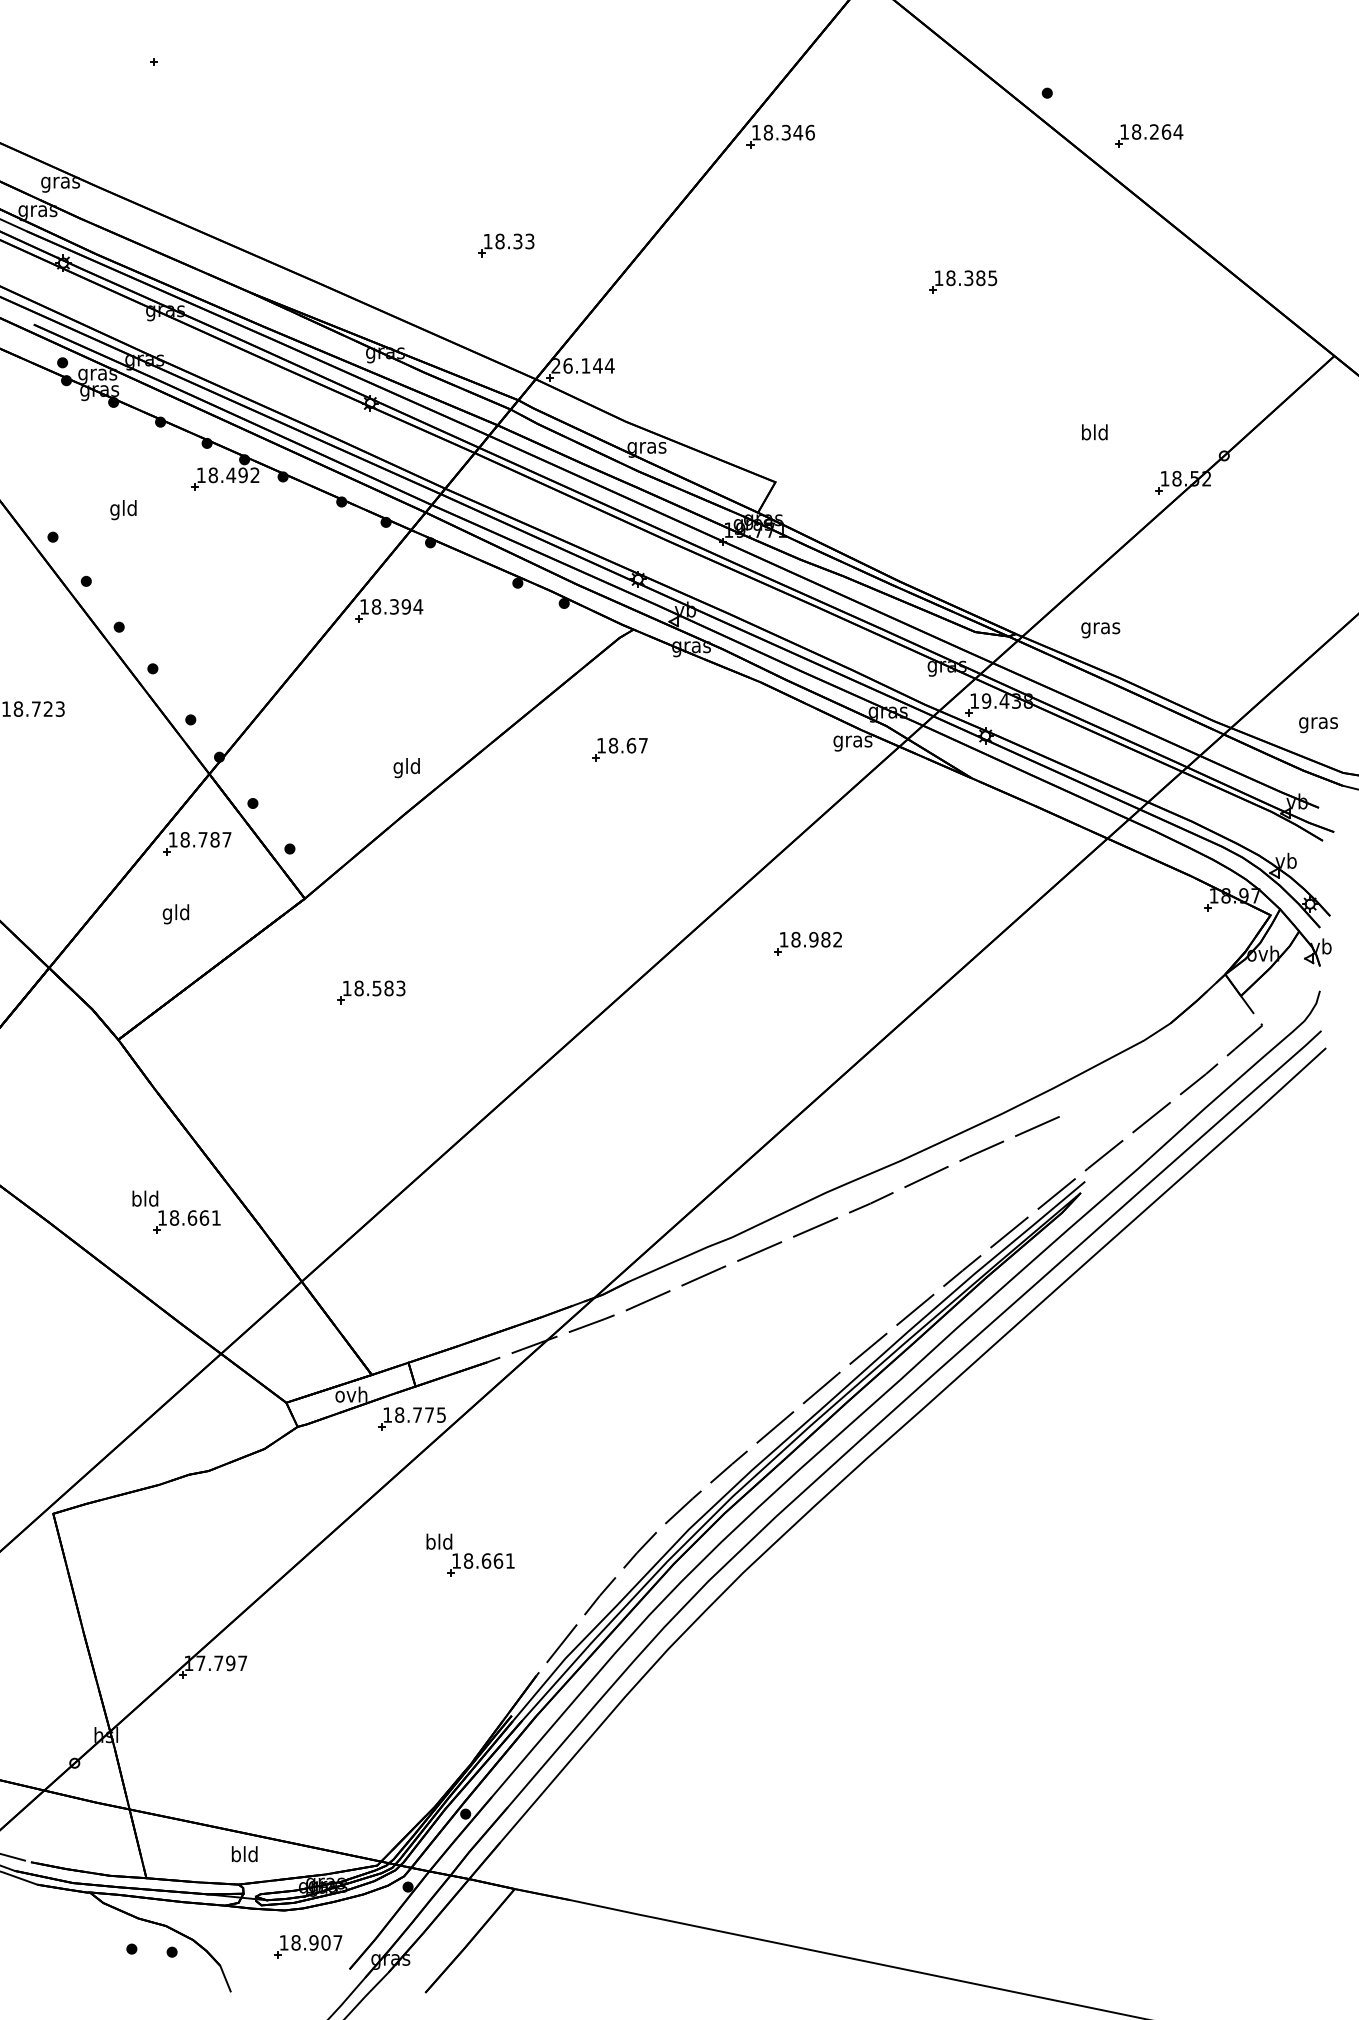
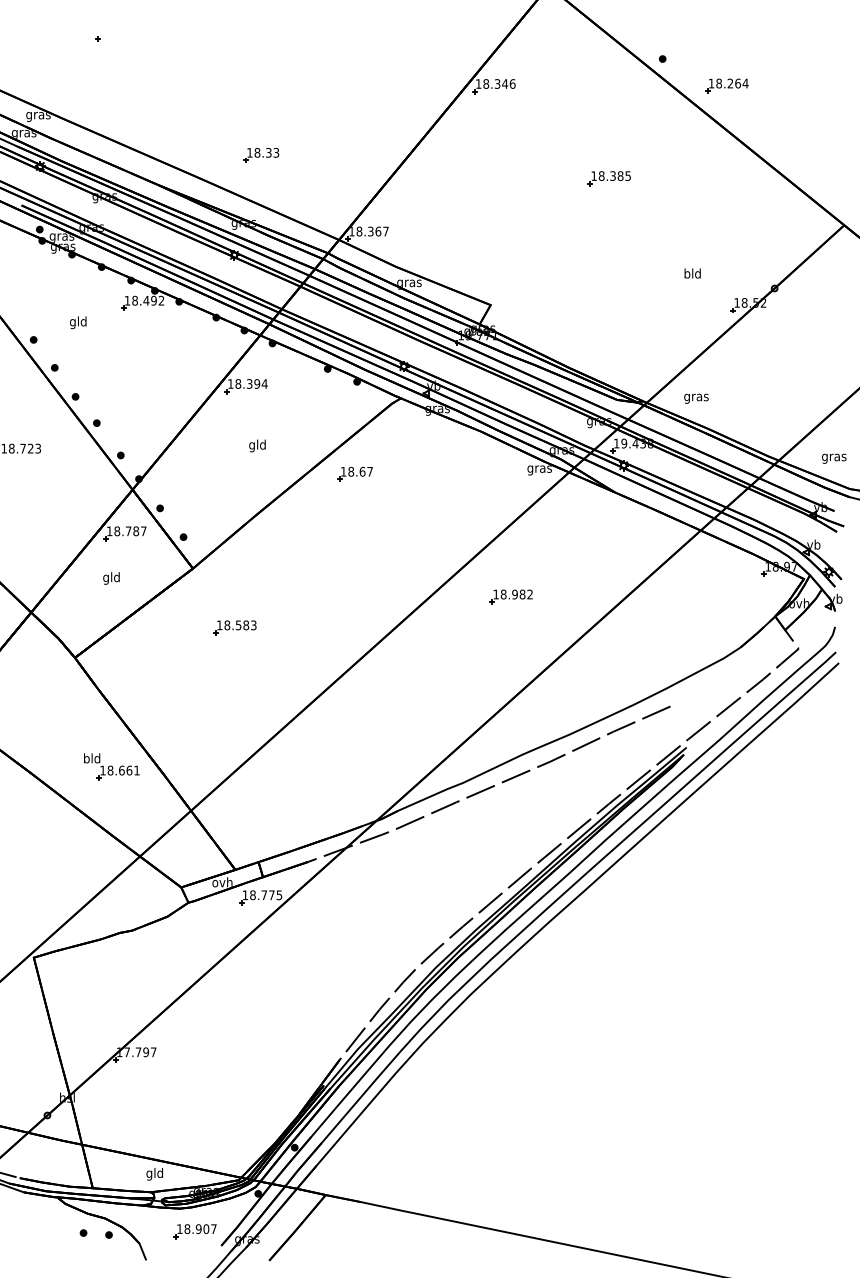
part: (506, 245) -> (261, 155), moved
text: (583, 365) -> (369, 231), 26.144 -> 18.367
part: (618, 748) -> (354, 473), moved
text: (406, 767) -> (257, 445), moved
part: (470, 1554) -> (297, 983), removed
text: (236, 1856) -> (149, 1174), bld -> gld

